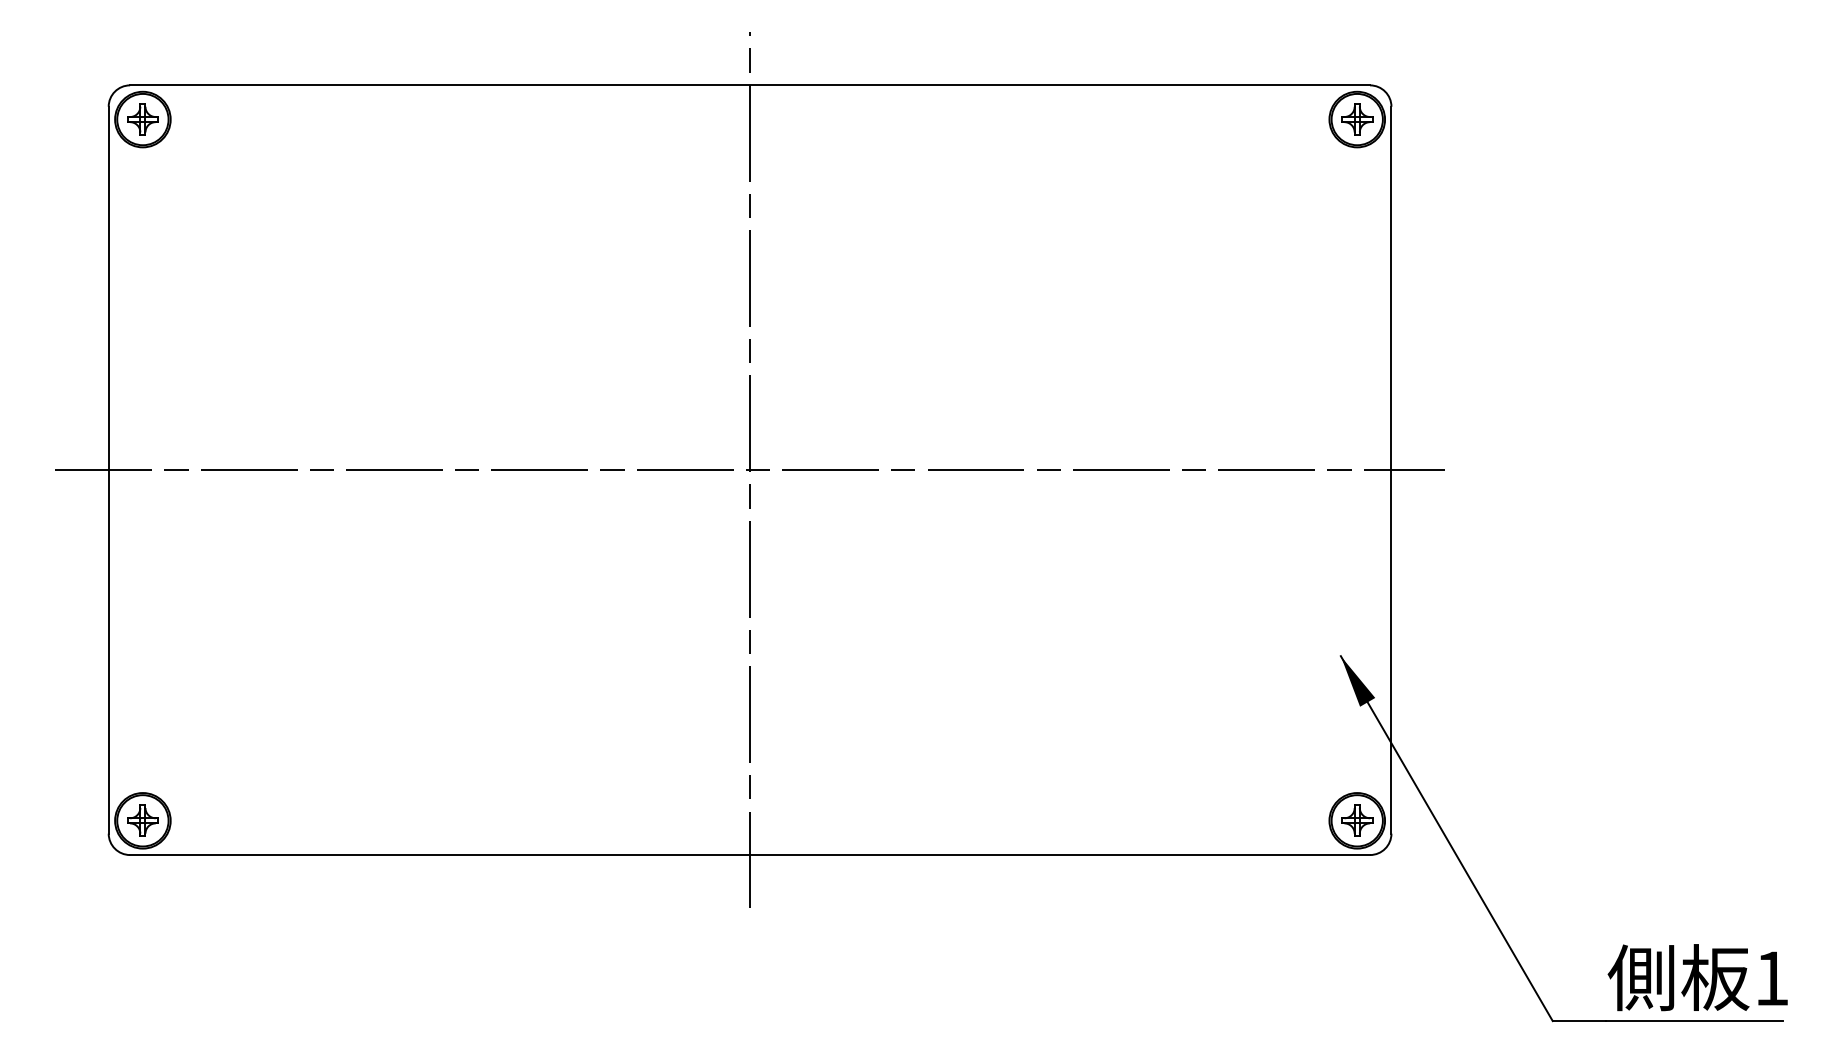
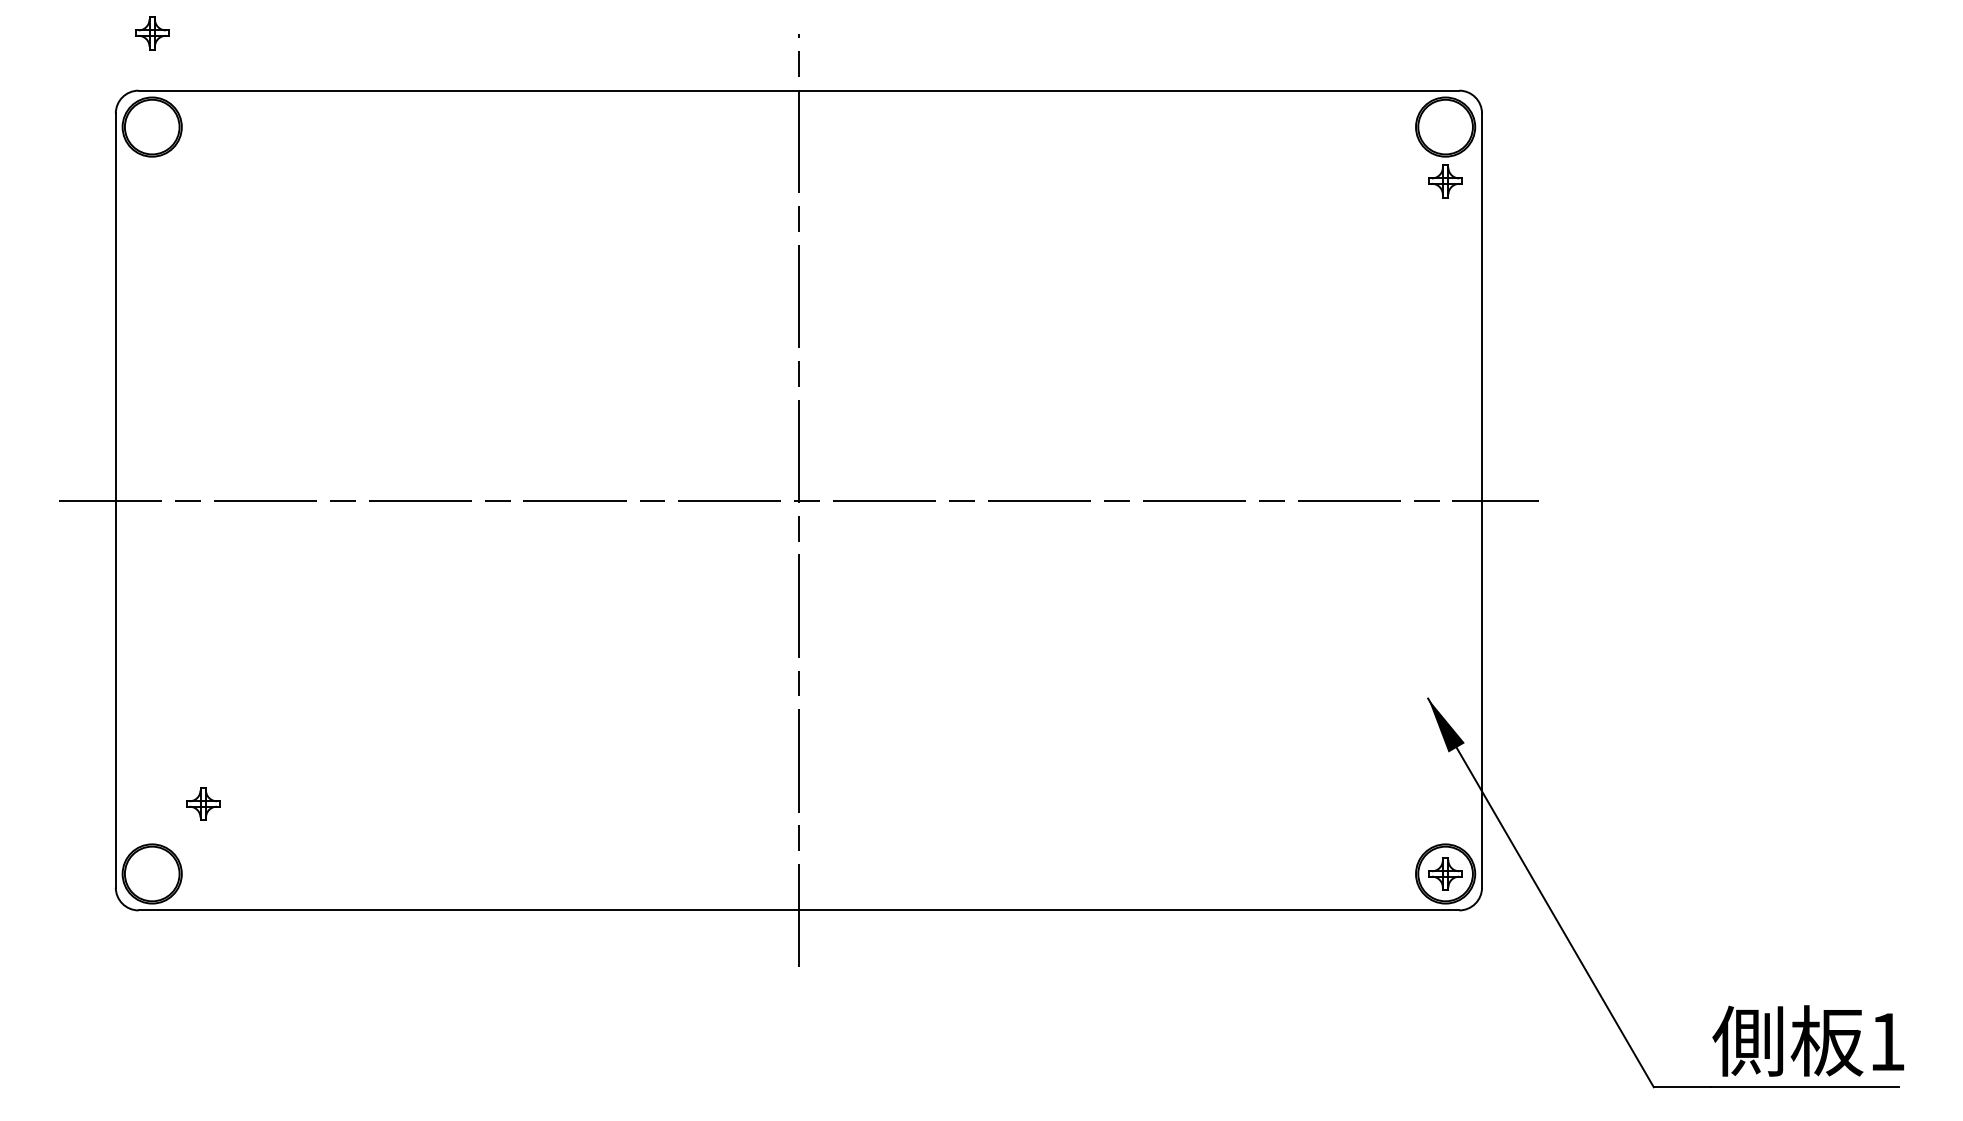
part: (143, 119) -> (152, 33), moved
part: (1357, 119) -> (1445, 181), moved
part: (143, 820) -> (203, 803), moved

